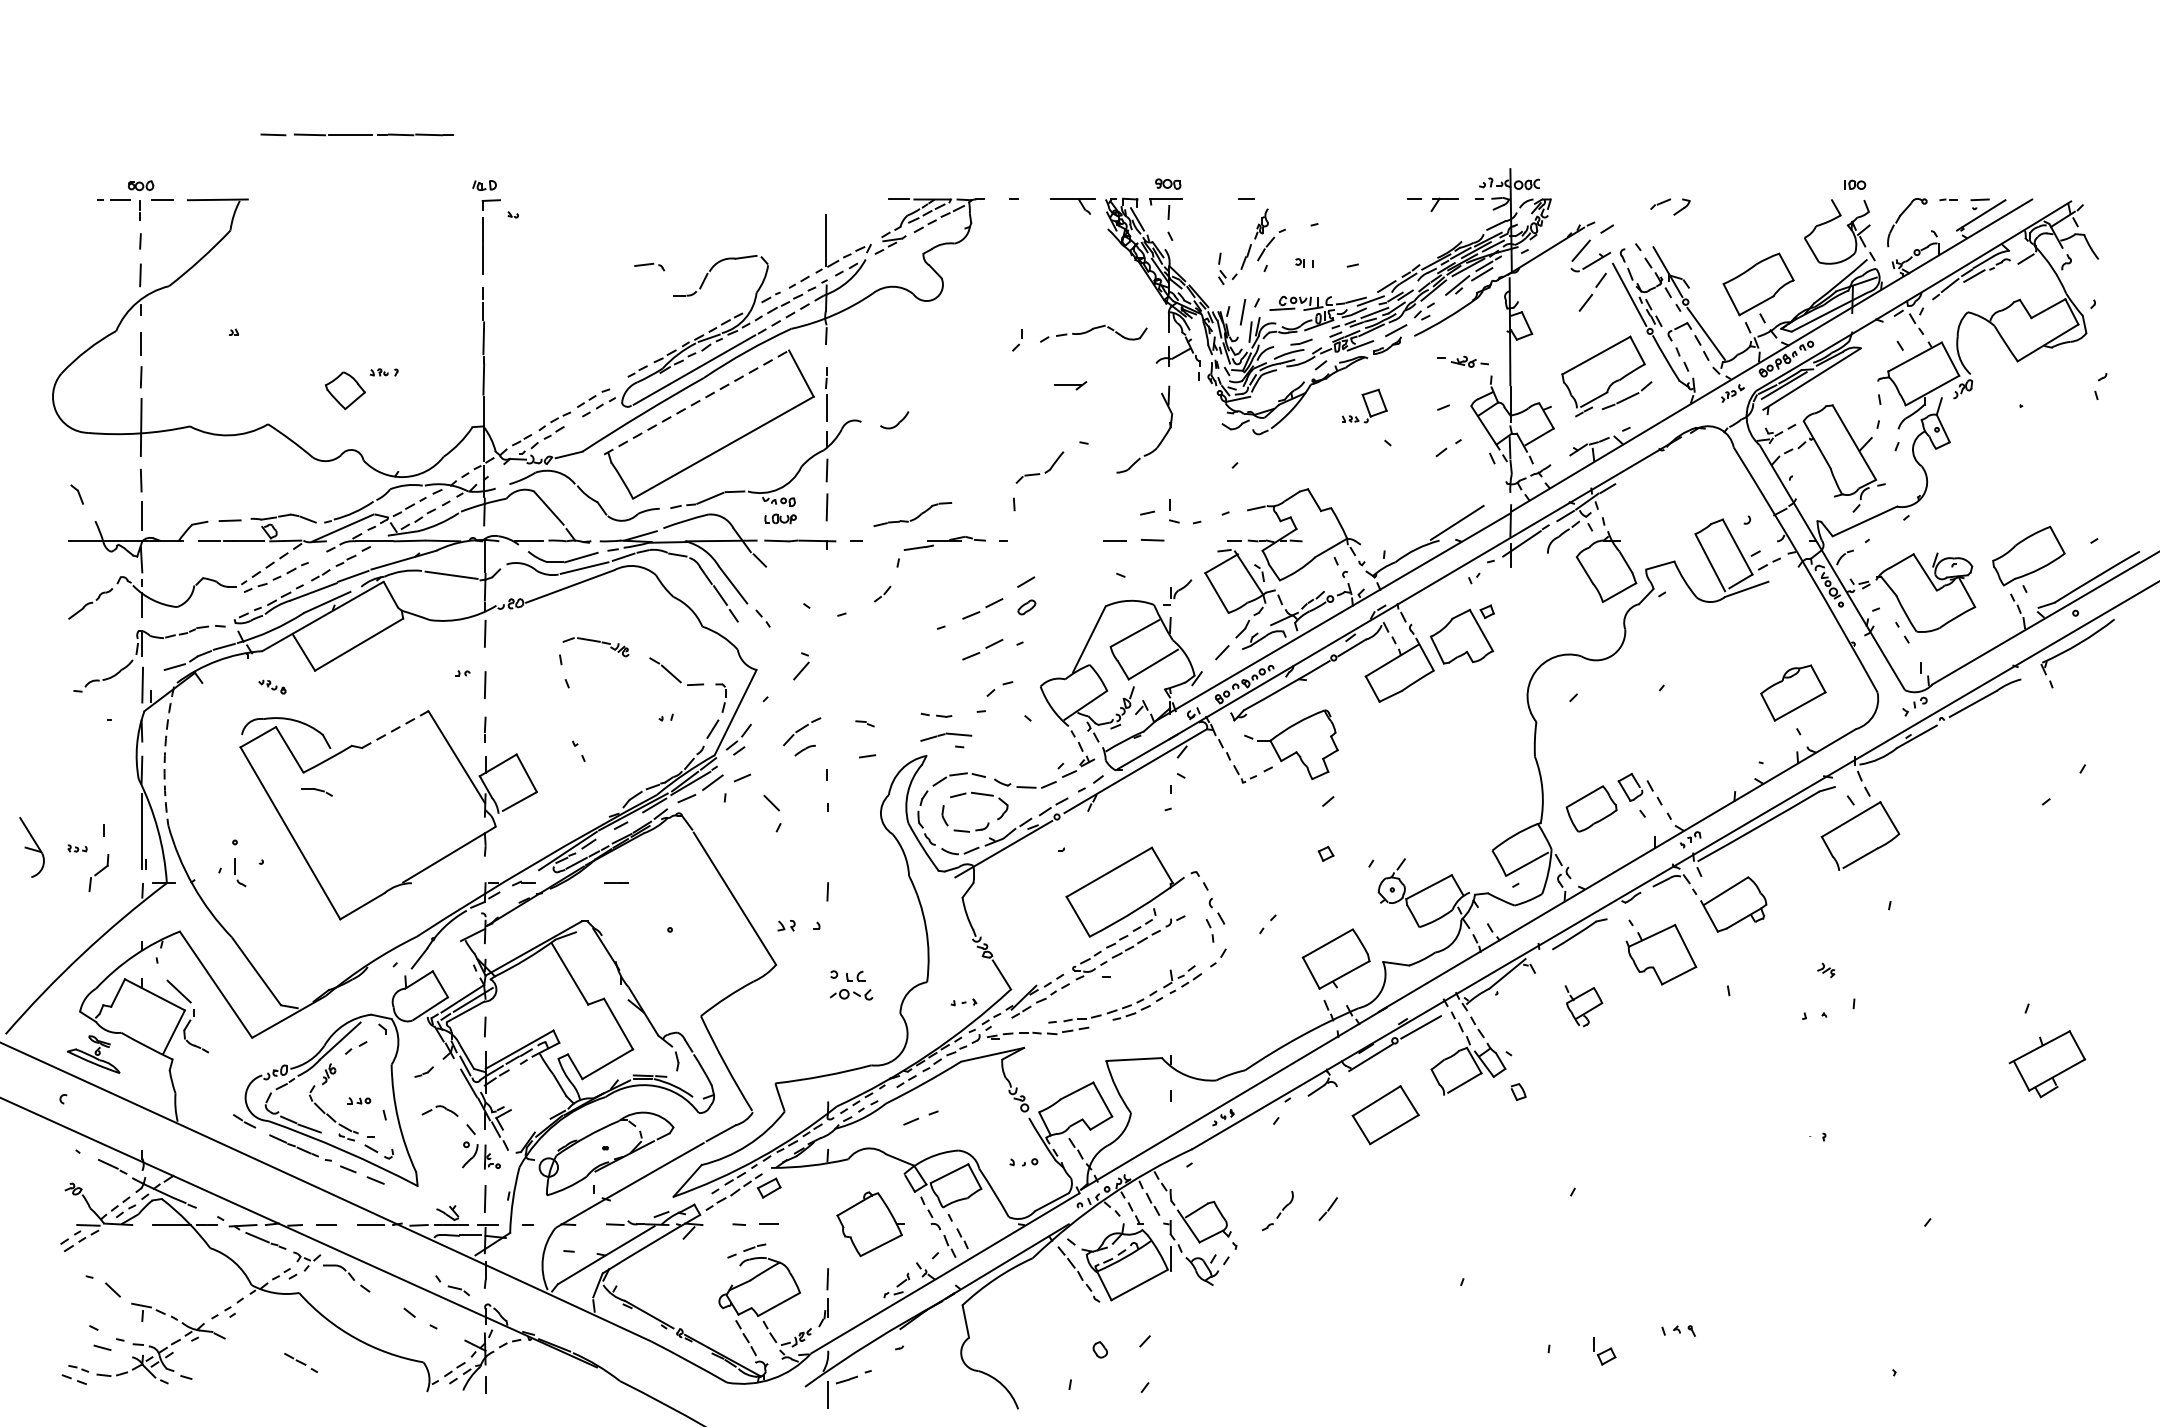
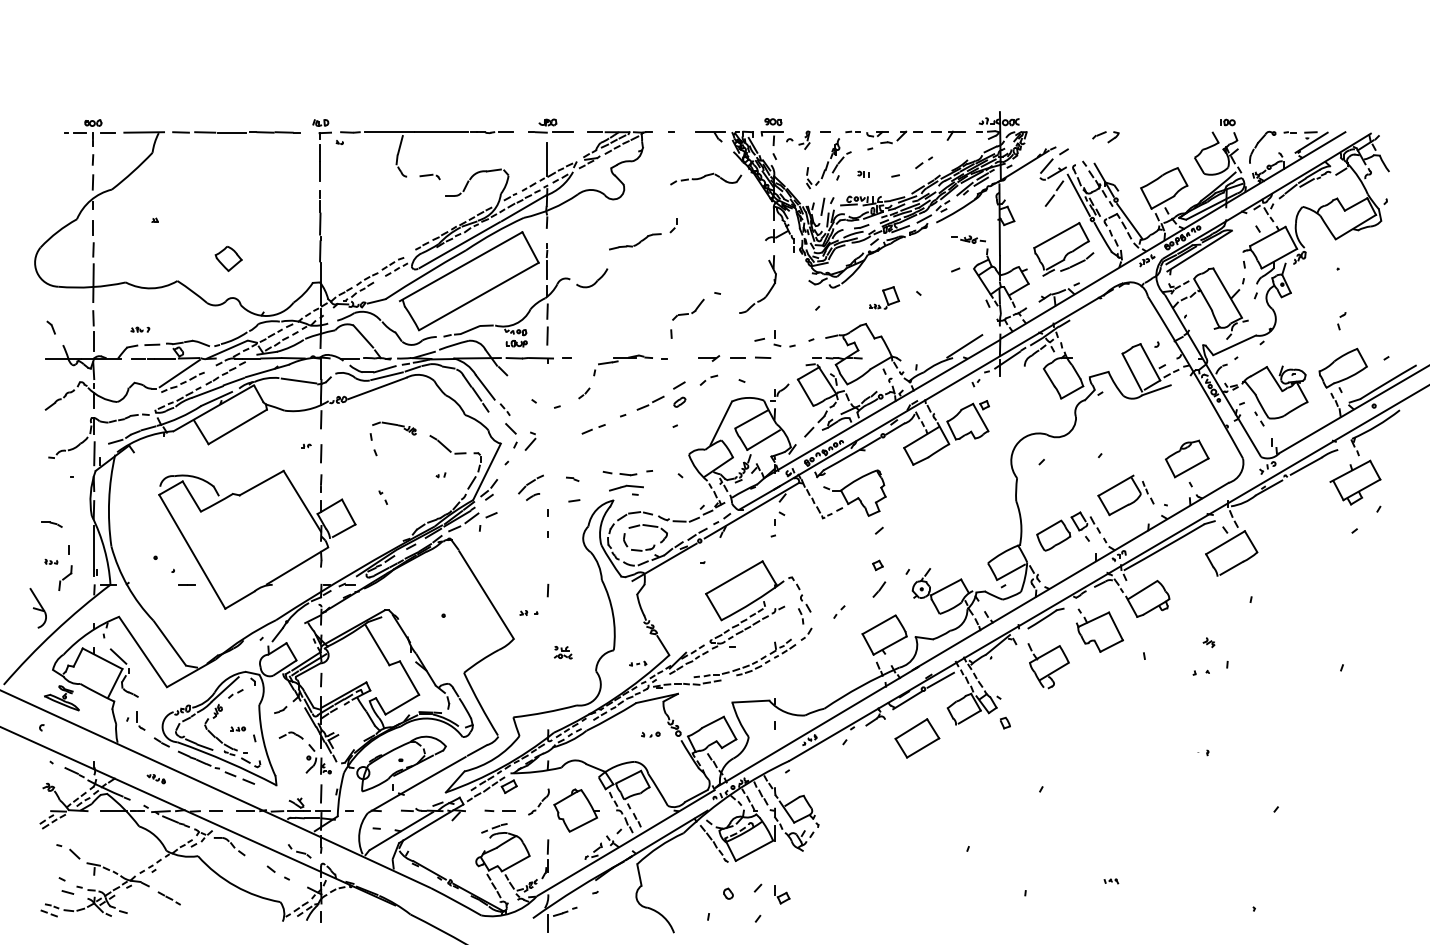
line: (357, 134) -> (236, 132), moved
part: (831, 189) -> (550, 125), added
part: (644, 199) -> (426, 132), added
part: (1334, 207) -> (883, 137), added
part: (1206, 210) -> (798, 139), added
line: (790, 314) -> (523, 208), dashed -> solid
part: (1094, 332) -> (706, 178), moved
part: (384, 372) -> (140, 329), moved
part: (1071, 385) -> (709, 358), moved
part: (2100, 387) -> (1341, 321), moved
line: (697, 402) -> (461, 266), dashed -> solid
part: (1364, 405) -> (884, 297), moved
part: (894, 420) -> (592, 278), size x1.67
part: (1447, 447) -> (923, 162), moved
part: (913, 514) -> (635, 241), moved
line: (271, 563) -> (179, 373), dashed -> solid
part: (982, 648) -> (650, 429), removed
part: (271, 687) -> (155, 779), moved
part: (999, 687) -> (708, 379), moved
part: (935, 715) -> (619, 473), size x1.67
line: (396, 728) -> (262, 482), dashed -> solid
part: (1700, 748) -> (1125, 495), added
arc: (165, 755) -> (109, 500), dashed -> solid
part: (316, 792) -> (51, 524), moved
part: (772, 813) -> (511, 435), moved
part: (30, 847) -> (37, 608), moved
part: (231, 872) -> (135, 720), moved
line: (615, 882) -> (186, 584), moved
part: (798, 924) -> (528, 612), size x0.62
part: (849, 985) -> (562, 652), size x0.62
part: (1583, 1006) -> (1048, 666), size x1.67
part: (2047, 1063) -> (1355, 482), moved
part: (920, 1118) -> (593, 429), moved
part: (1023, 1162) -> (650, 734), moved
line: (1328, 1208) -> (879, 589), moved
part: (1277, 1210) -> (538, 801), moved
part: (1678, 1331) -> (1111, 881), size x0.62
part: (1604, 1350) -> (782, 894), moved
line: (299, 1363) -> (168, 898), moved

